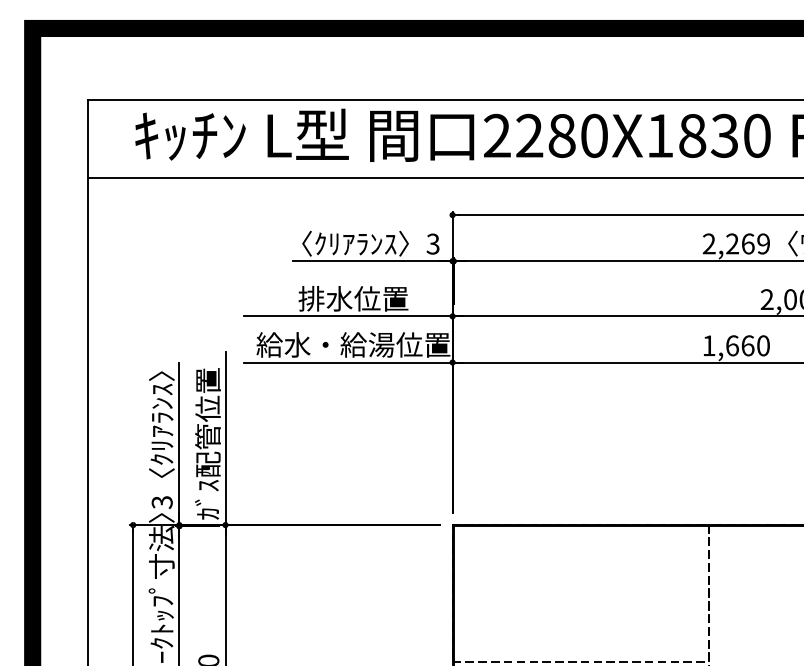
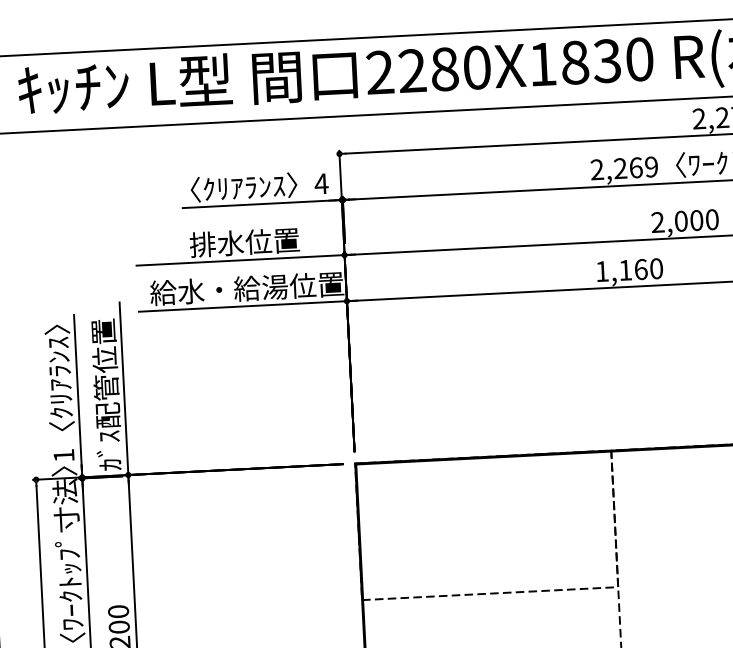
text: (433, 243) -> (321, 183), 3 -> 4
text: (732, 345) -> (625, 270), 1,660 -> 1,160
text: (161, 502) -> (63, 455), 3 -> 1

